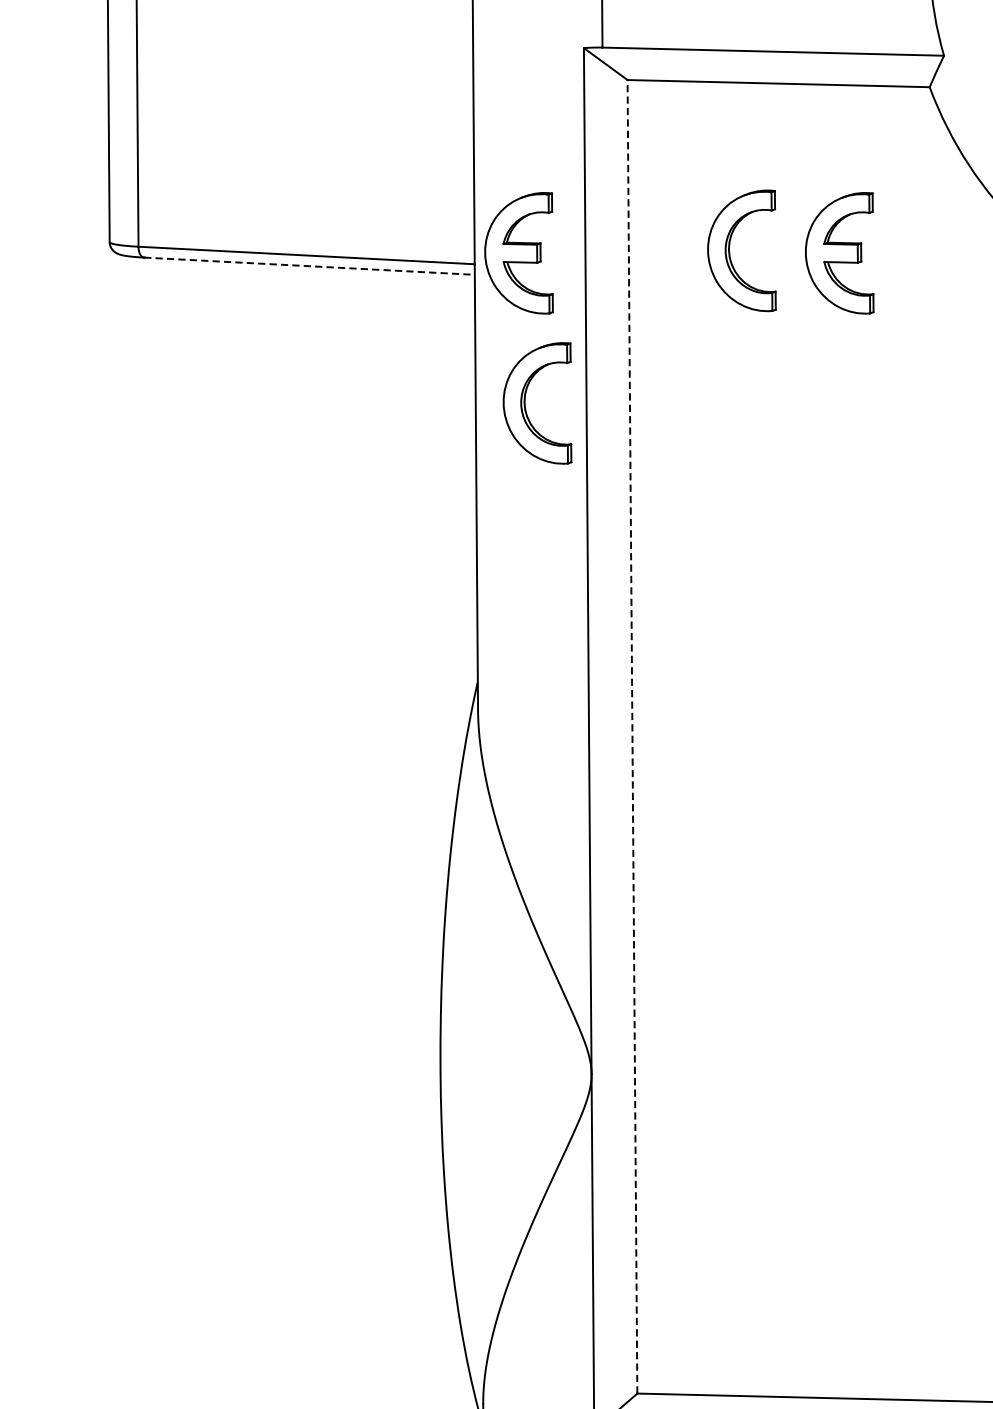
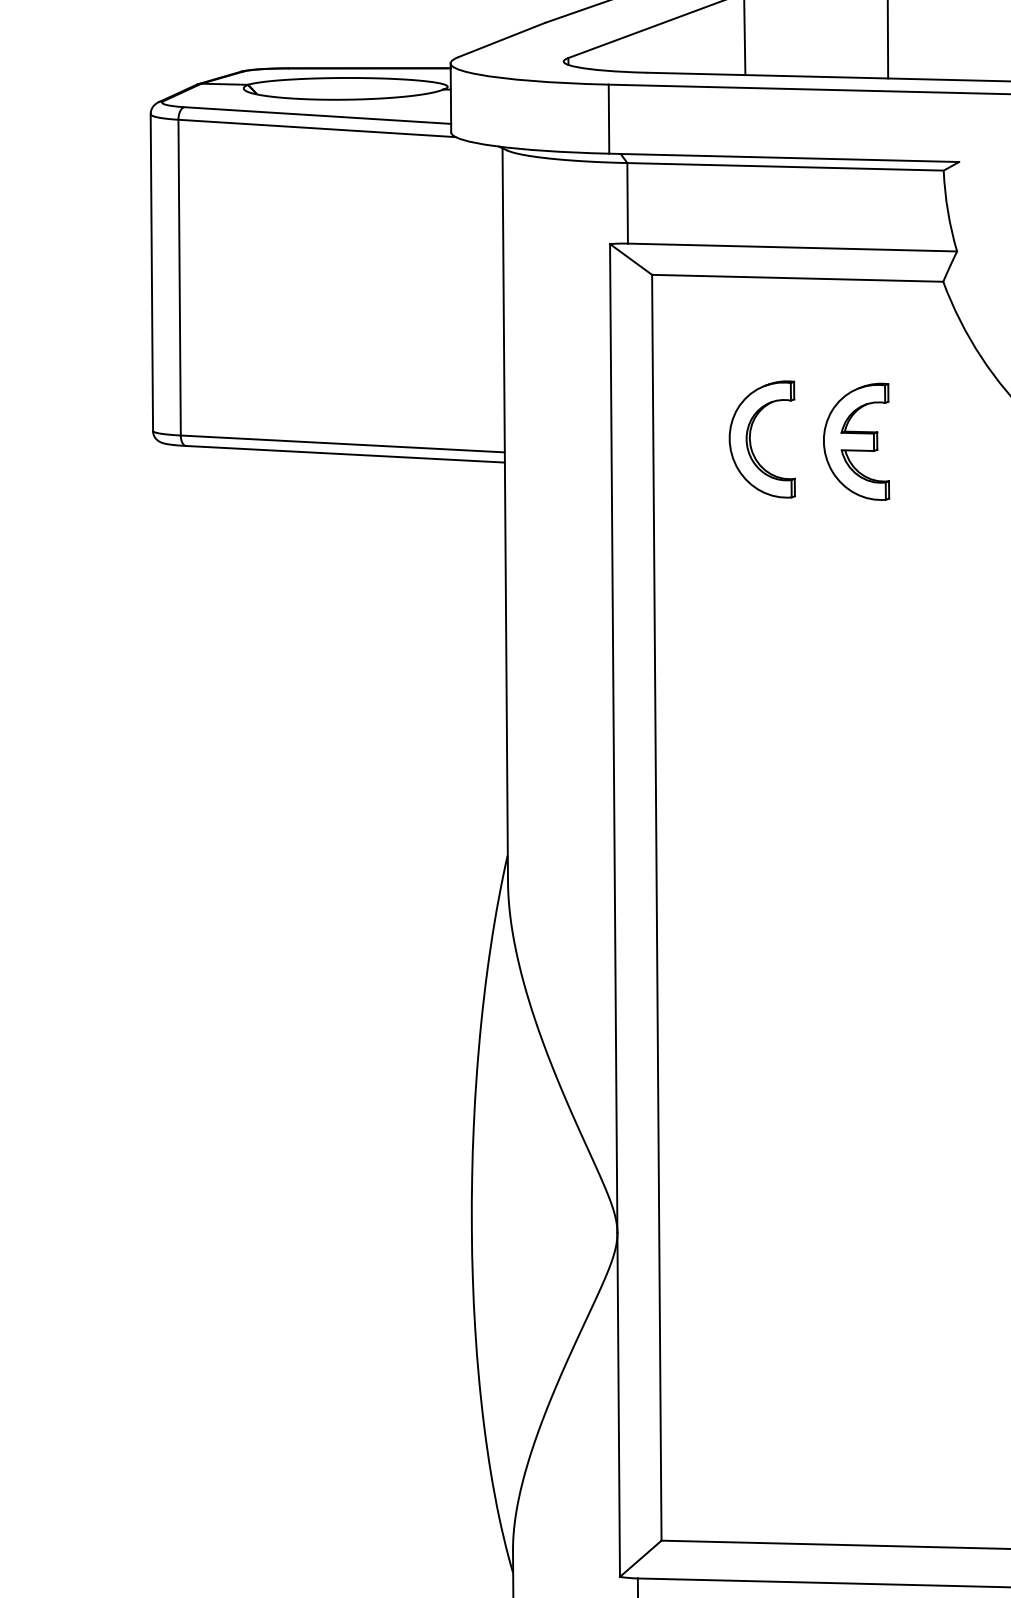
part: (519, 252) -> (547, 441), removed
line: (309, 266) -> (345, 454), dashed -> solid
part: (526, 406) -> (554, 589), removed
line: (632, 736) -> (656, 907), dashed -> solid

